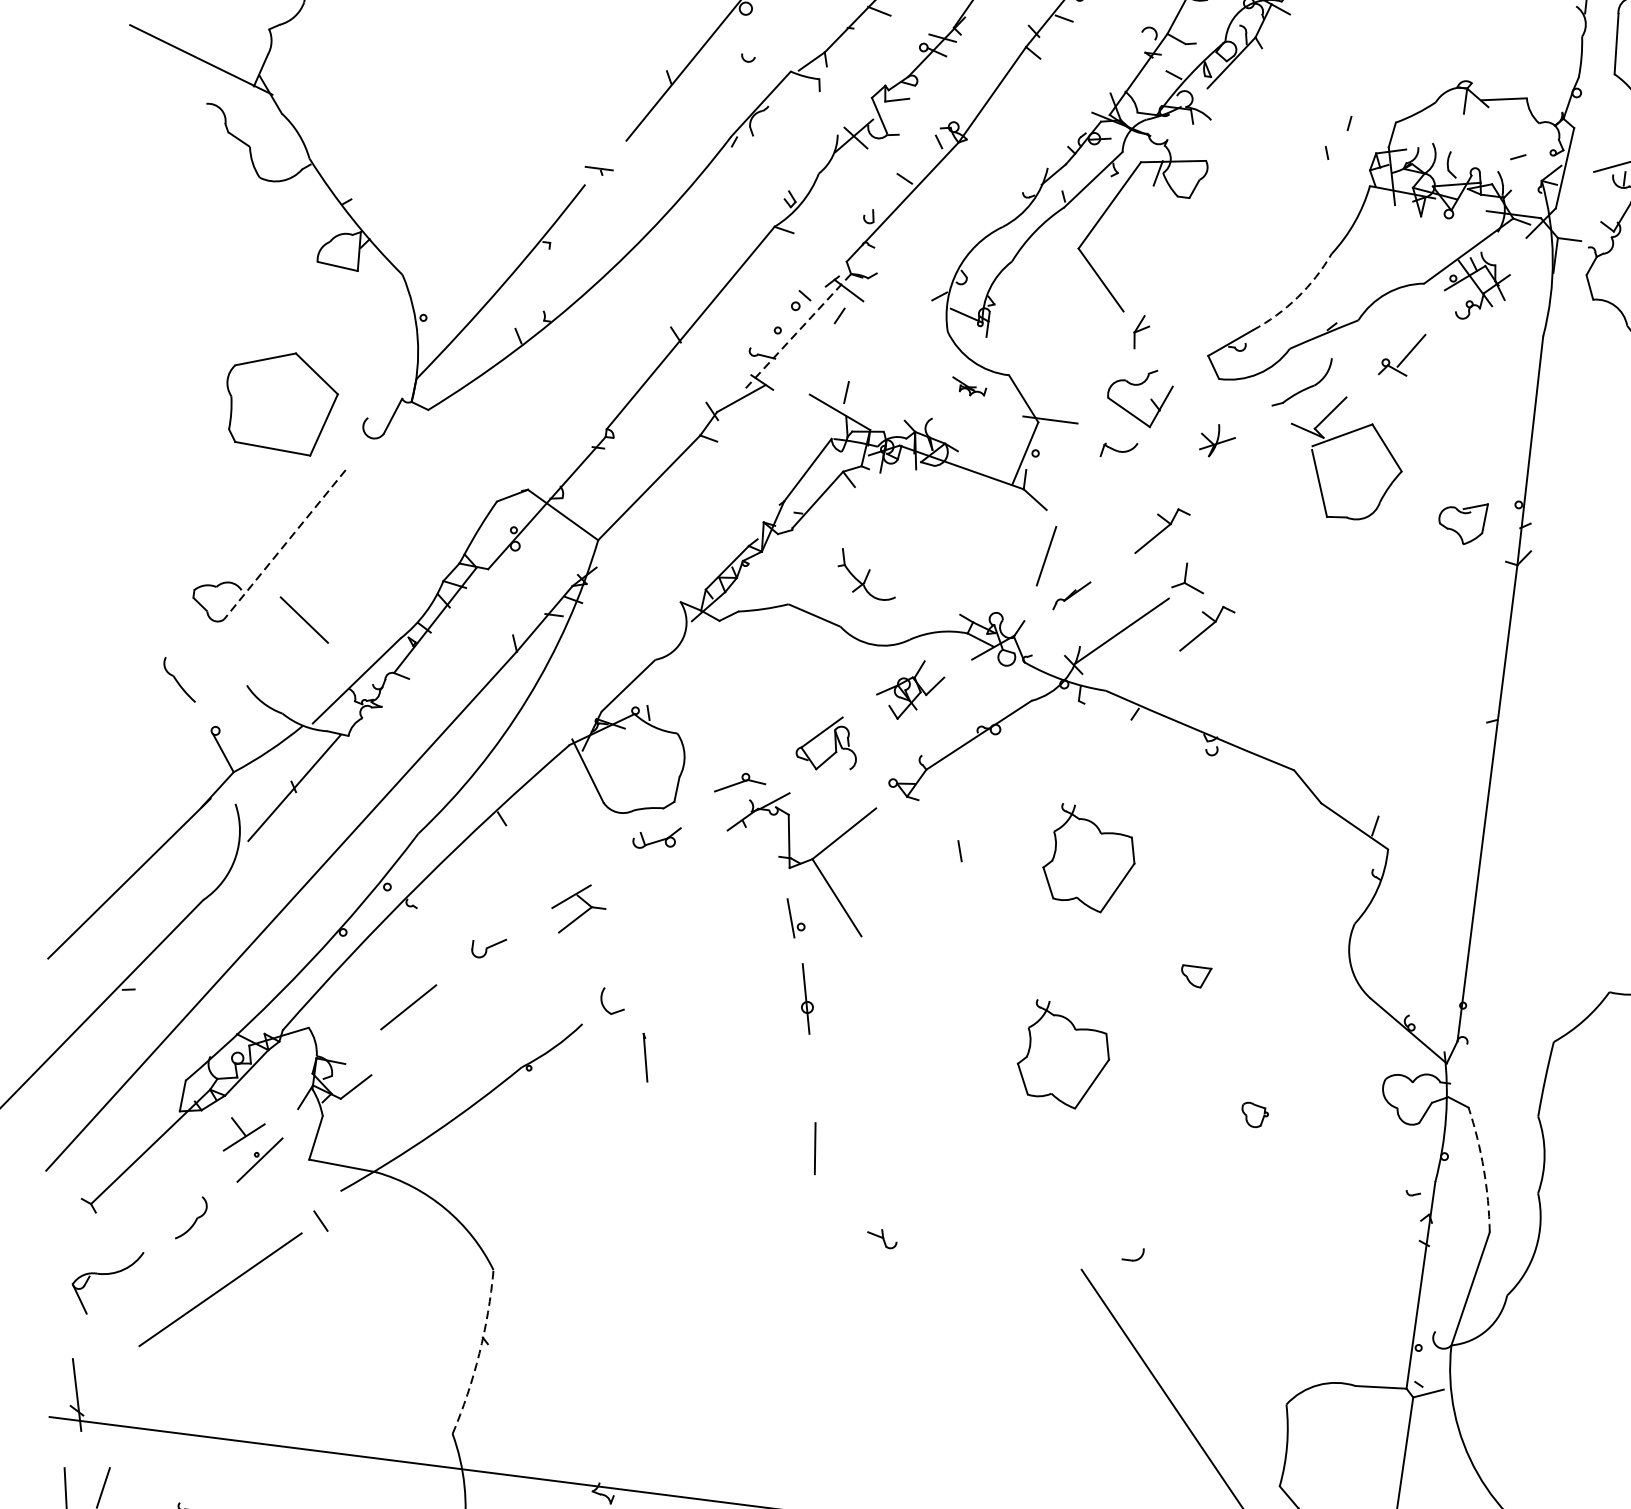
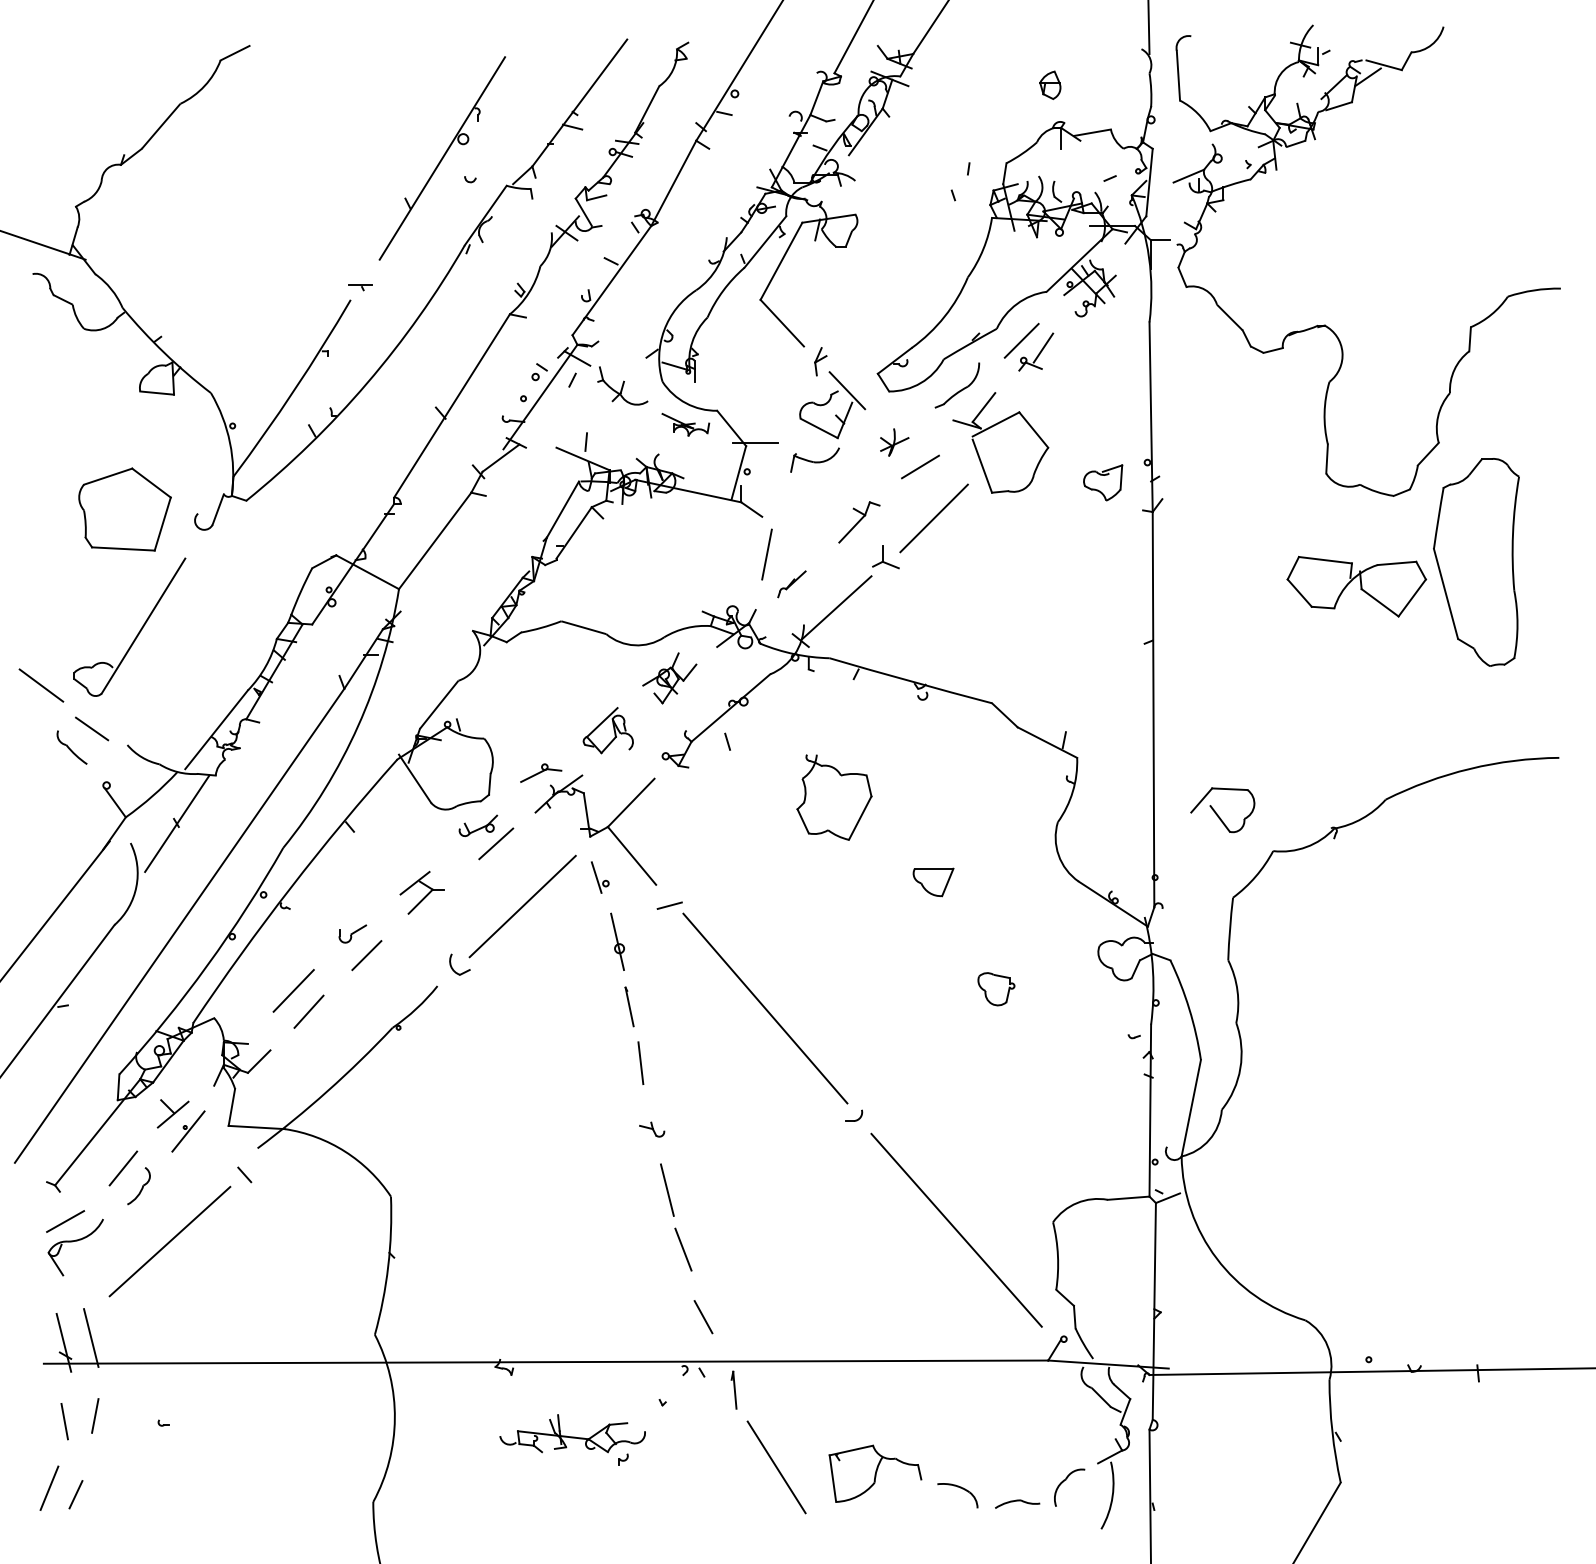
part: (1461, 34) -> (1050, 84), added
arc: (1297, 297) -> (944, 316), dashed -> solid
line: (798, 331) -> (540, 397), dashed -> solid
line: (1386, 338) -> (1021, 340), added
line: (1169, 371) -> (847, 390), added
part: (968, 386) -> (685, 424), size x1.67
part: (1118, 449) -> (814, 459), size x1.67
line: (1245, 474) -> (920, 466), added
line: (1252, 538) -> (933, 518), added
line: (284, 545) -> (143, 626), dashed -> solid
part: (867, 574) -> (622, 385), moved
line: (304, 620) -> (41, 685), moved
part: (1207, 629) -> (906, 597), removed
line: (207, 660) -> (92, 728), added
line: (959, 850) -> (727, 741), moved
line: (675, 861) -> (496, 843), added
part: (1554, 935) -> (1222, 810), added
line: (697, 941) -> (522, 906), added
line: (874, 963) -> (669, 905), added
line: (501, 976) -> (366, 955), added
part: (1195, 976) -> (933, 882), size x1.67
line: (423, 1034) -> (308, 1011), added
part: (1064, 1055) -> (834, 960), removed
line: (645, 1057) -> (629, 1006), moved
line: (973, 1102) -> (765, 1008), added
part: (1254, 1115) -> (996, 989), size x1.67
arc: (1483, 1169) -> (1189, 1009), dashed -> solid
line: (176, 1194) -> (123, 1168), added
part: (882, 1238) -> (652, 1129), moved
line: (97, 1249) -> (65, 1221), added
part: (1133, 1254) -> (854, 1115), moved
line: (826, 1304) -> (666, 1189), added
arc: (479, 1353) -> (388, 1266), dashed -> solid
line: (837, 1379) -> (683, 1249), added
line: (111, 1392) -> (91, 1337), added
line: (850, 1464) -> (703, 1317), added

